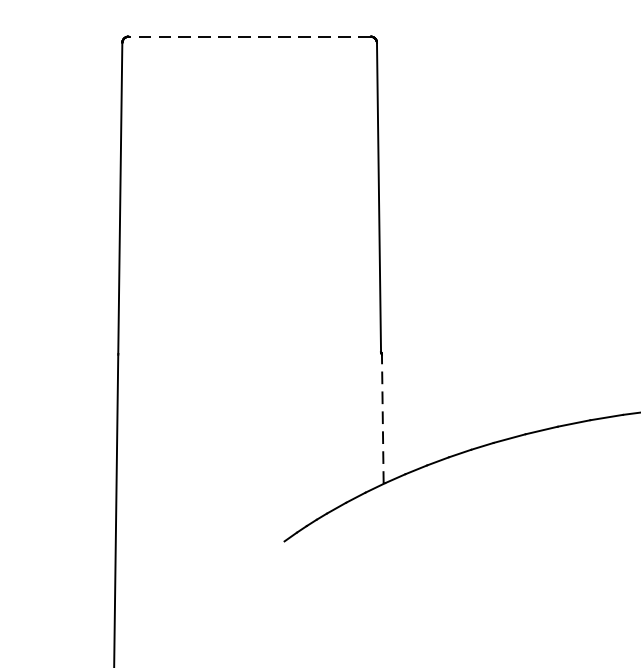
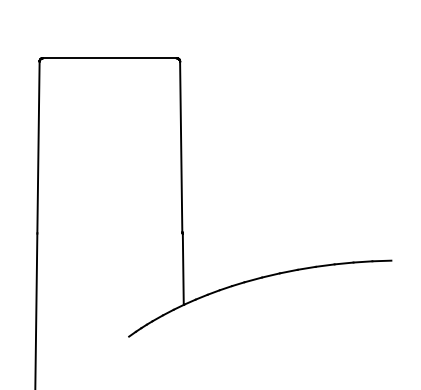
line: (249, 37) -> (109, 58), dashed -> solid
line: (383, 417) -> (183, 268), dashed -> solid

